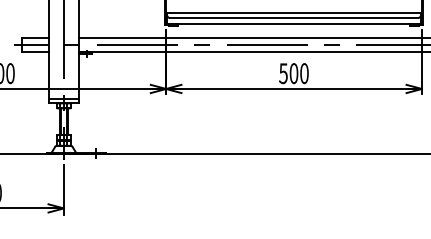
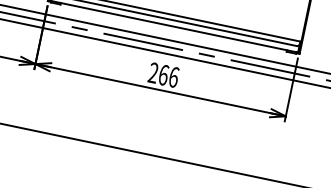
text: (293, 73) -> (163, 74), 500 -> 266

